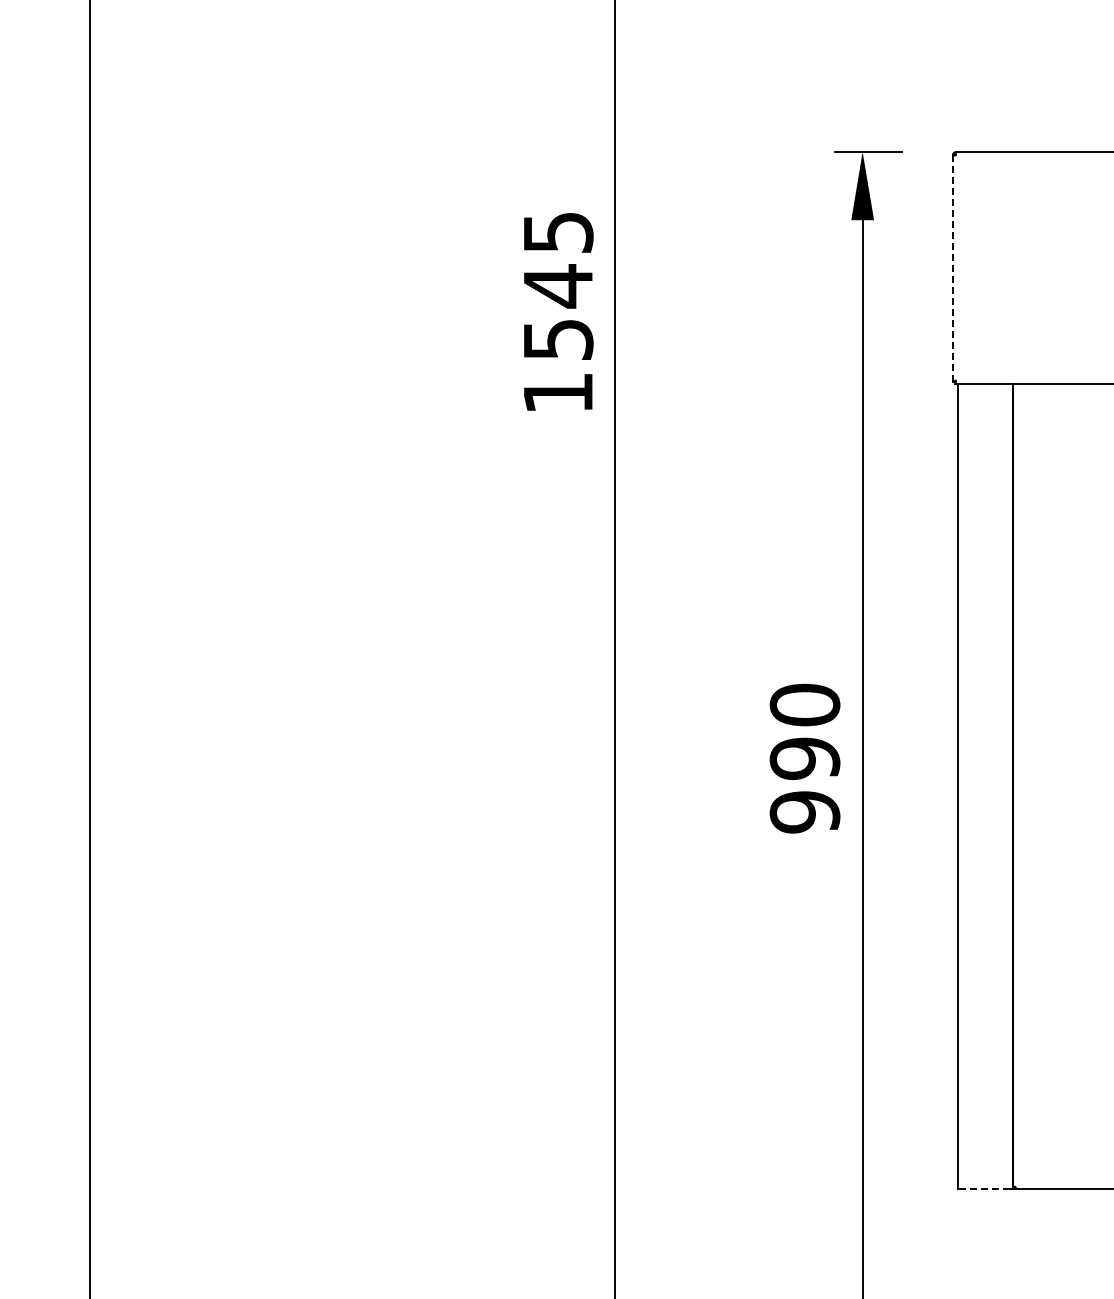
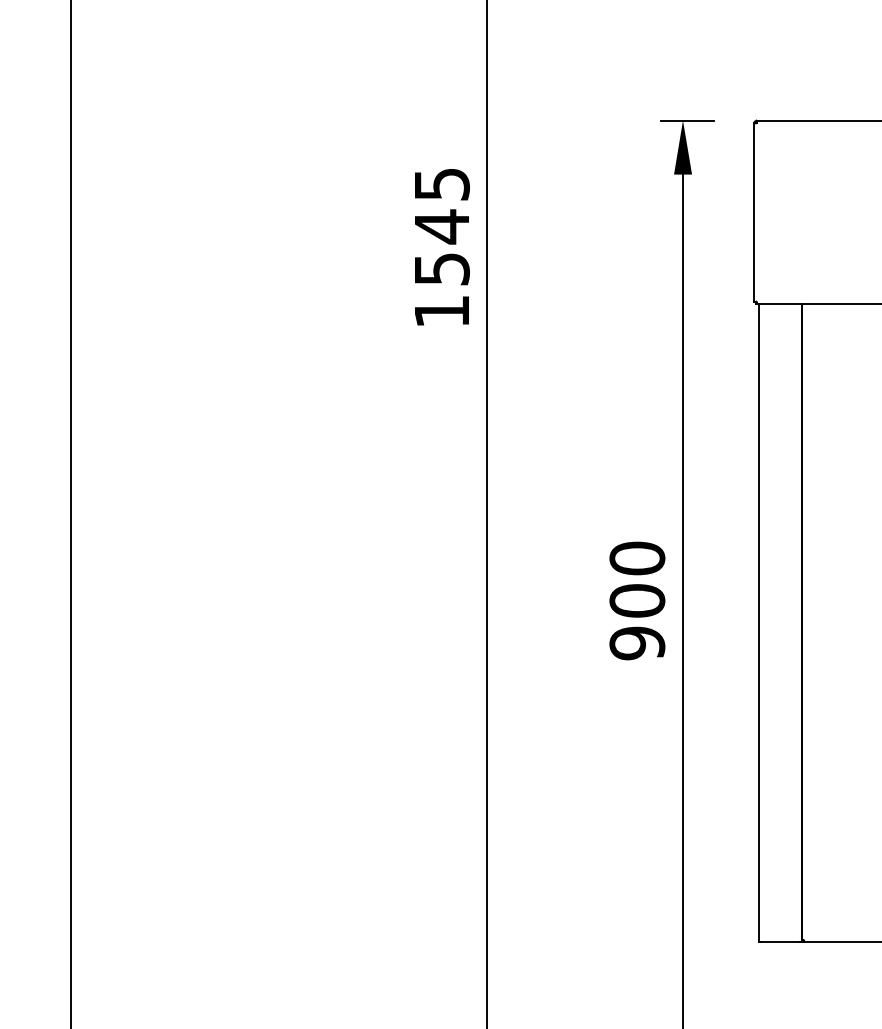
line: (952, 268) -> (754, 212), dashed -> solid
text: (804, 758) -> (636, 600), 990 -> 900
line: (984, 1188) -> (779, 941), dashed -> solid

